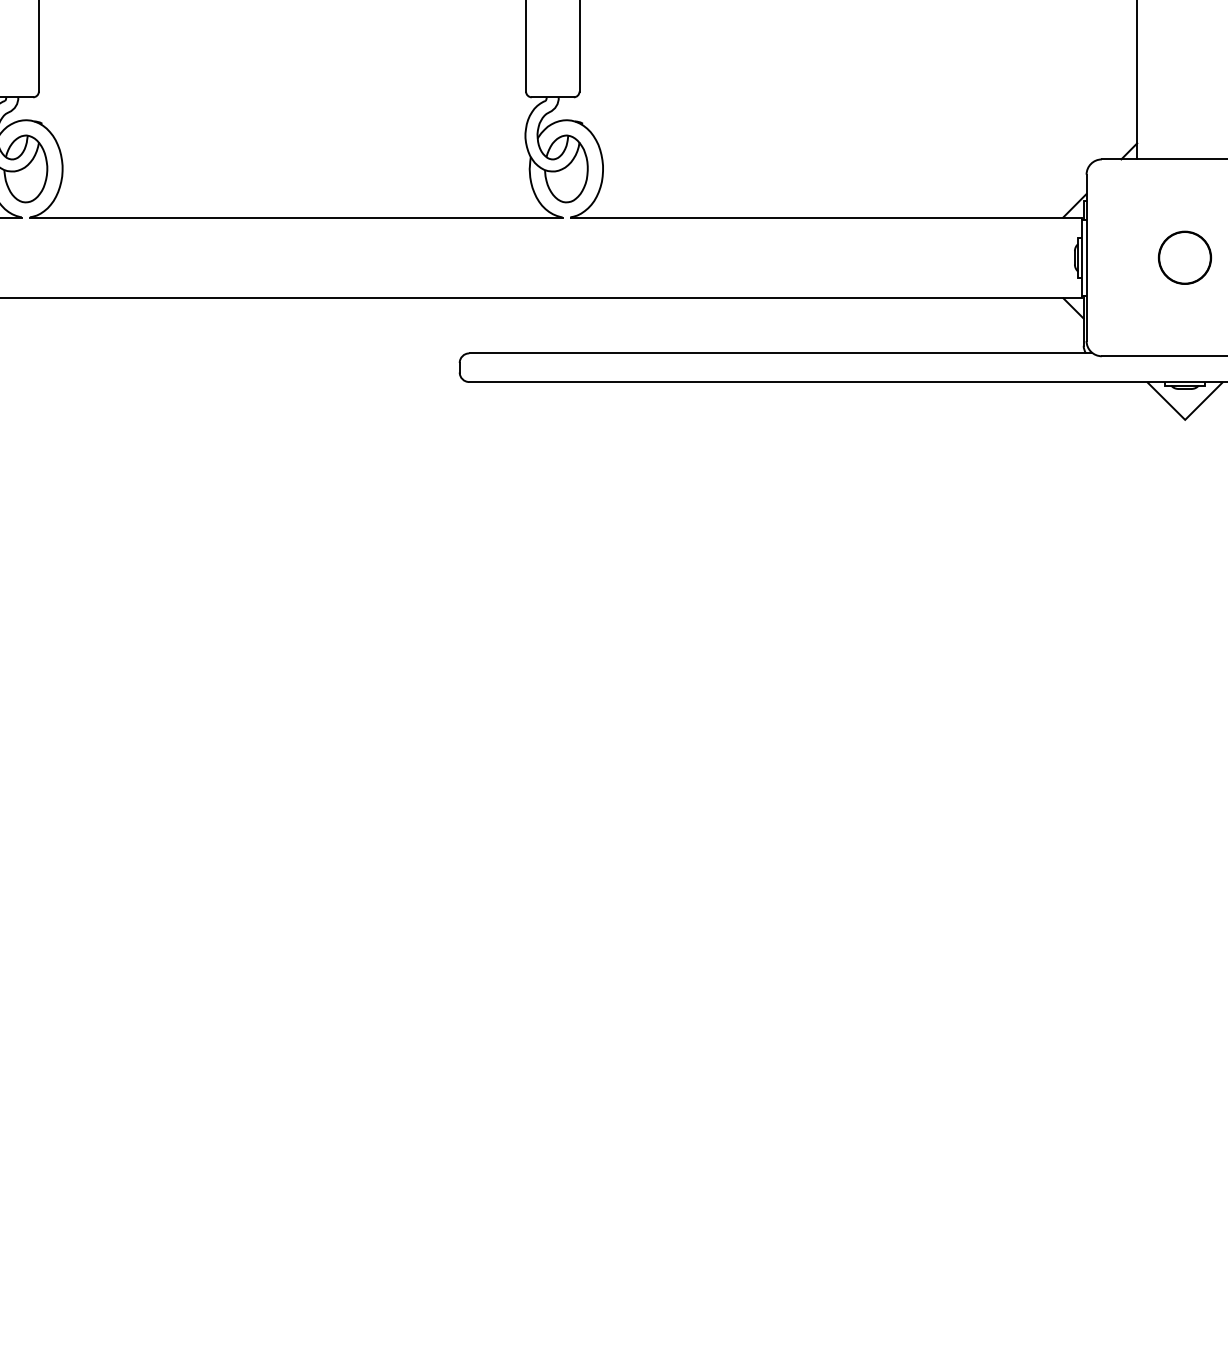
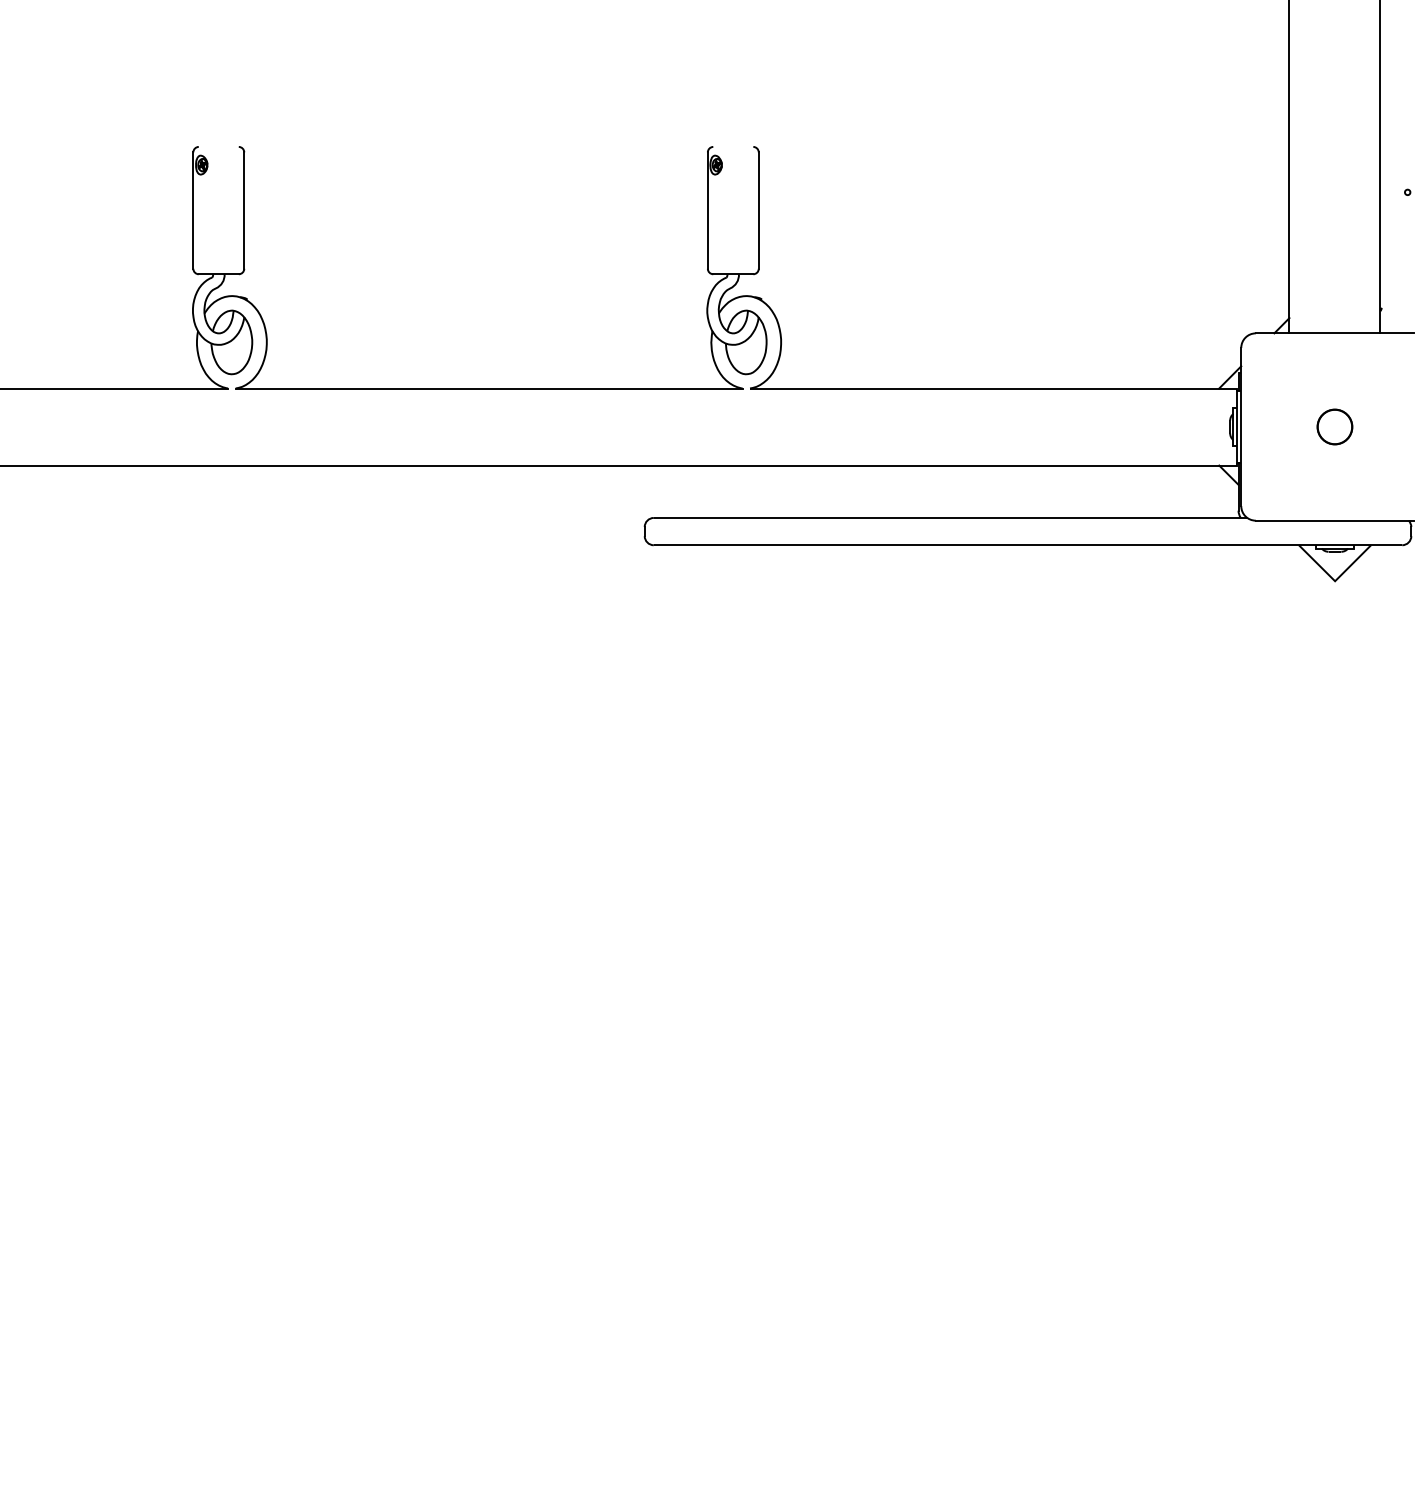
circle: (1184, 257) -> (1334, 426), size x0.7

